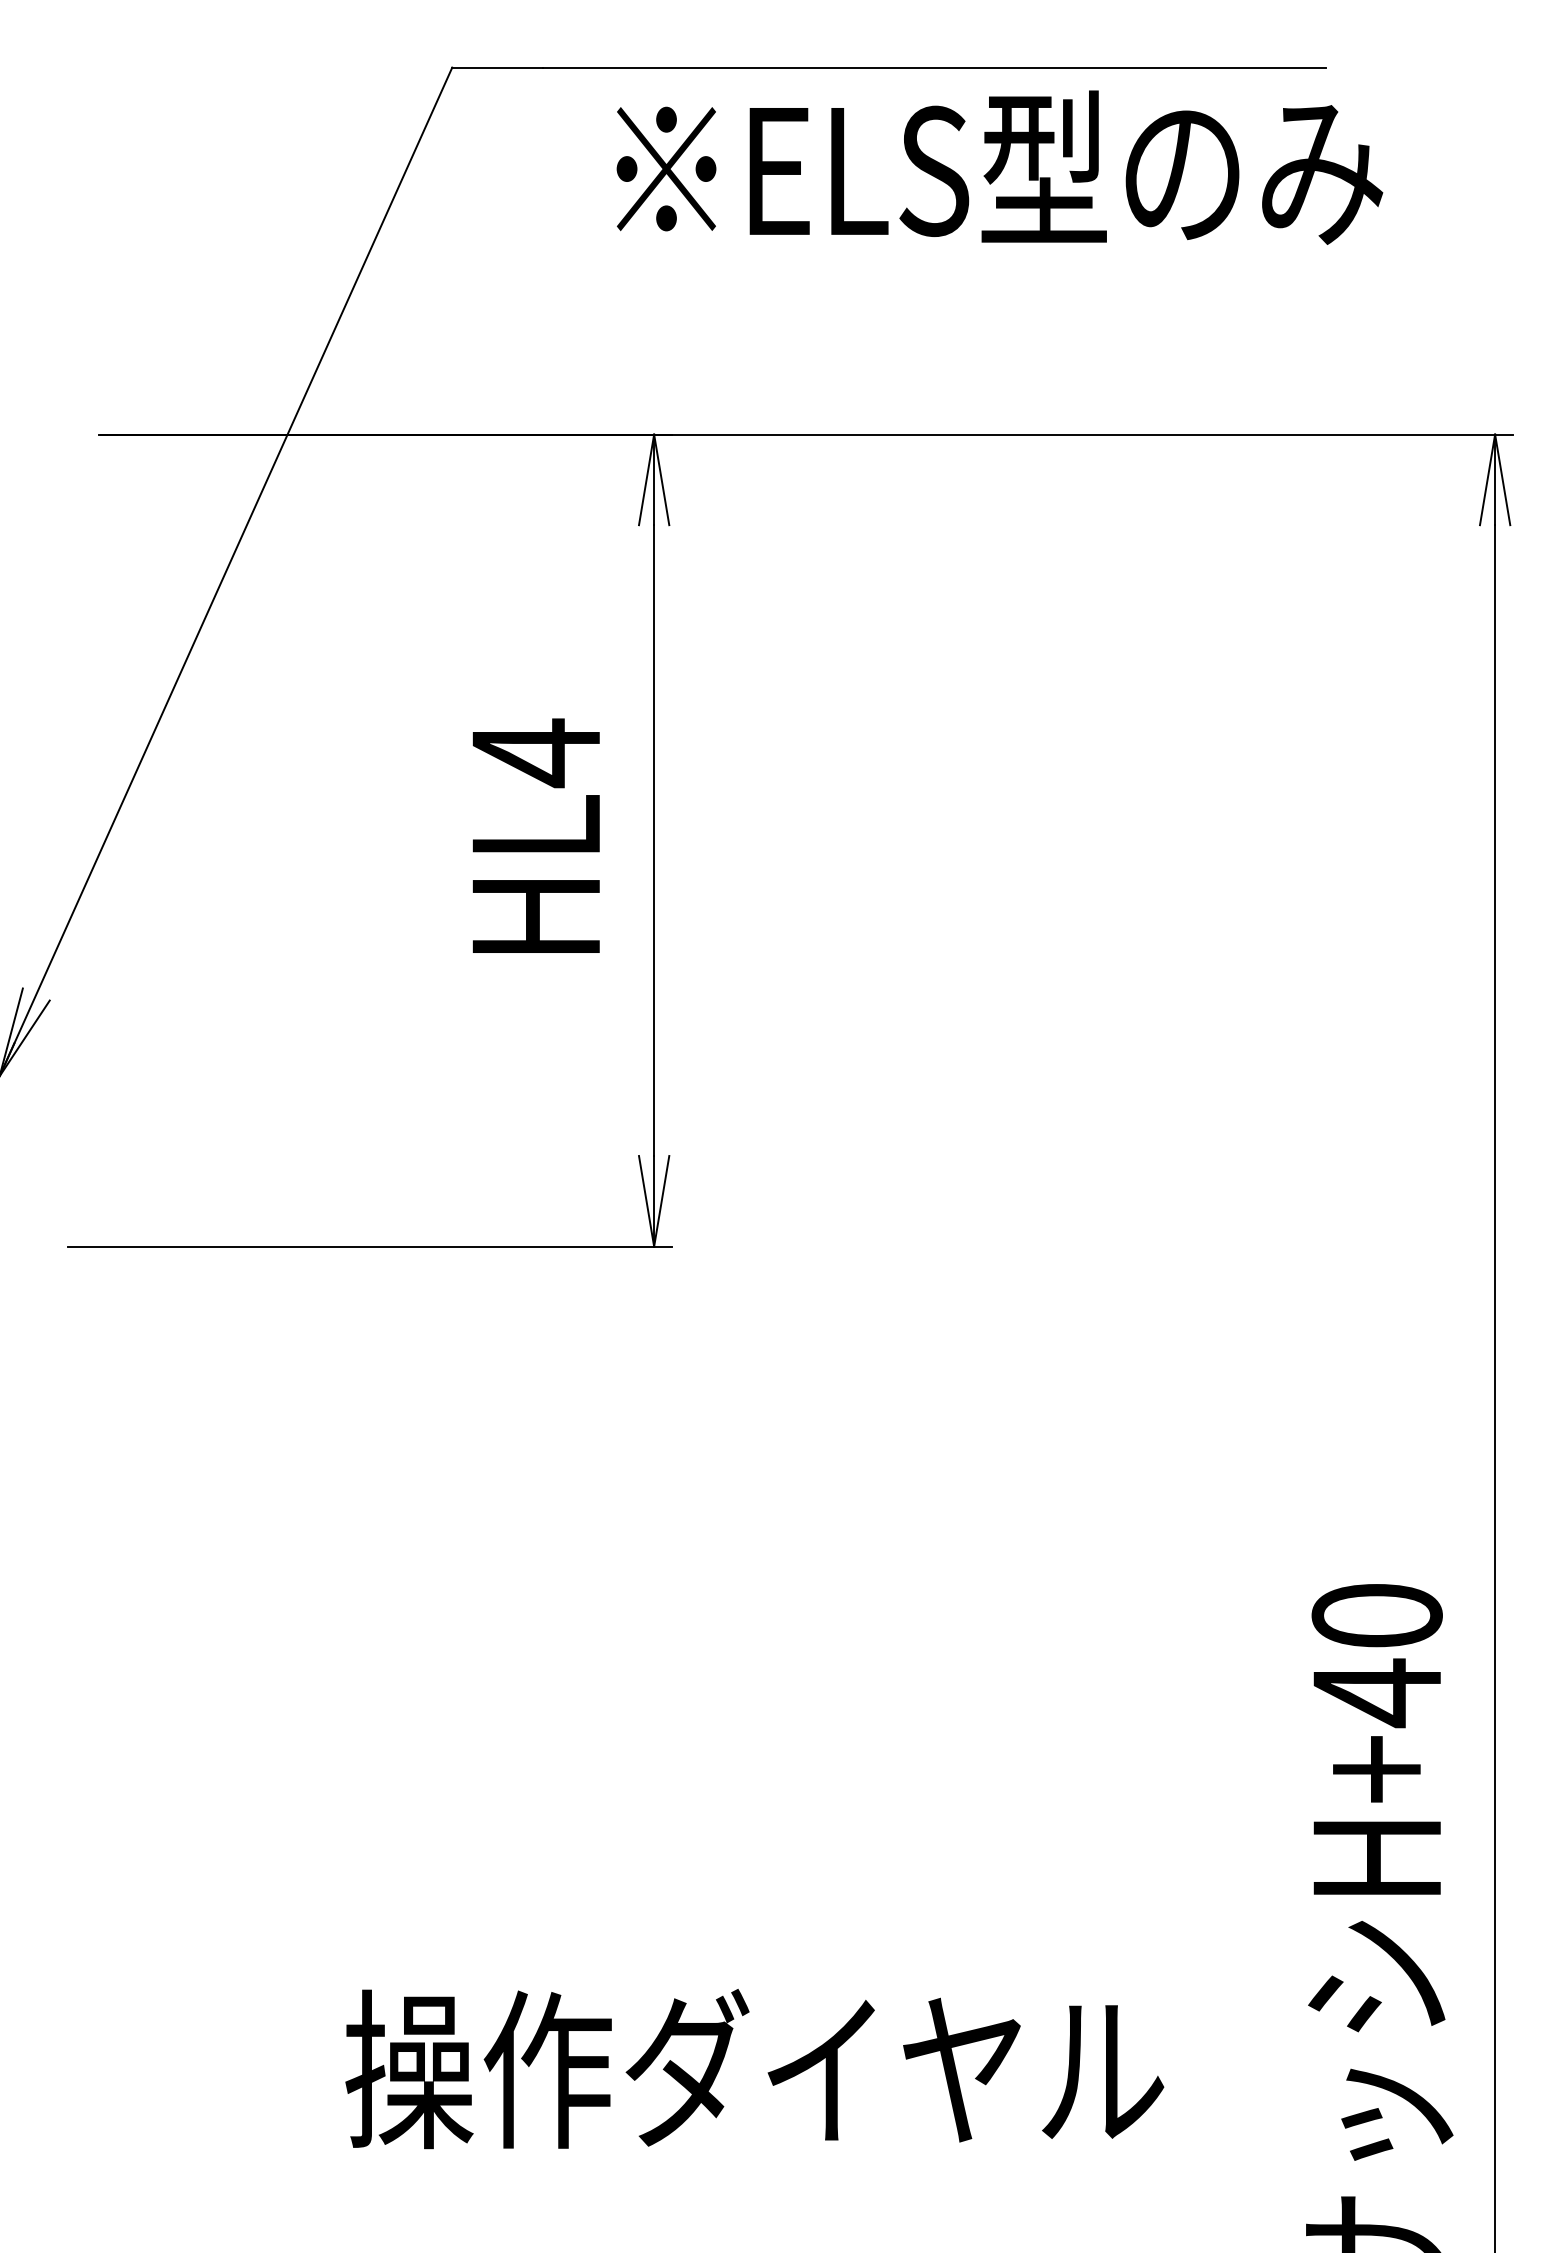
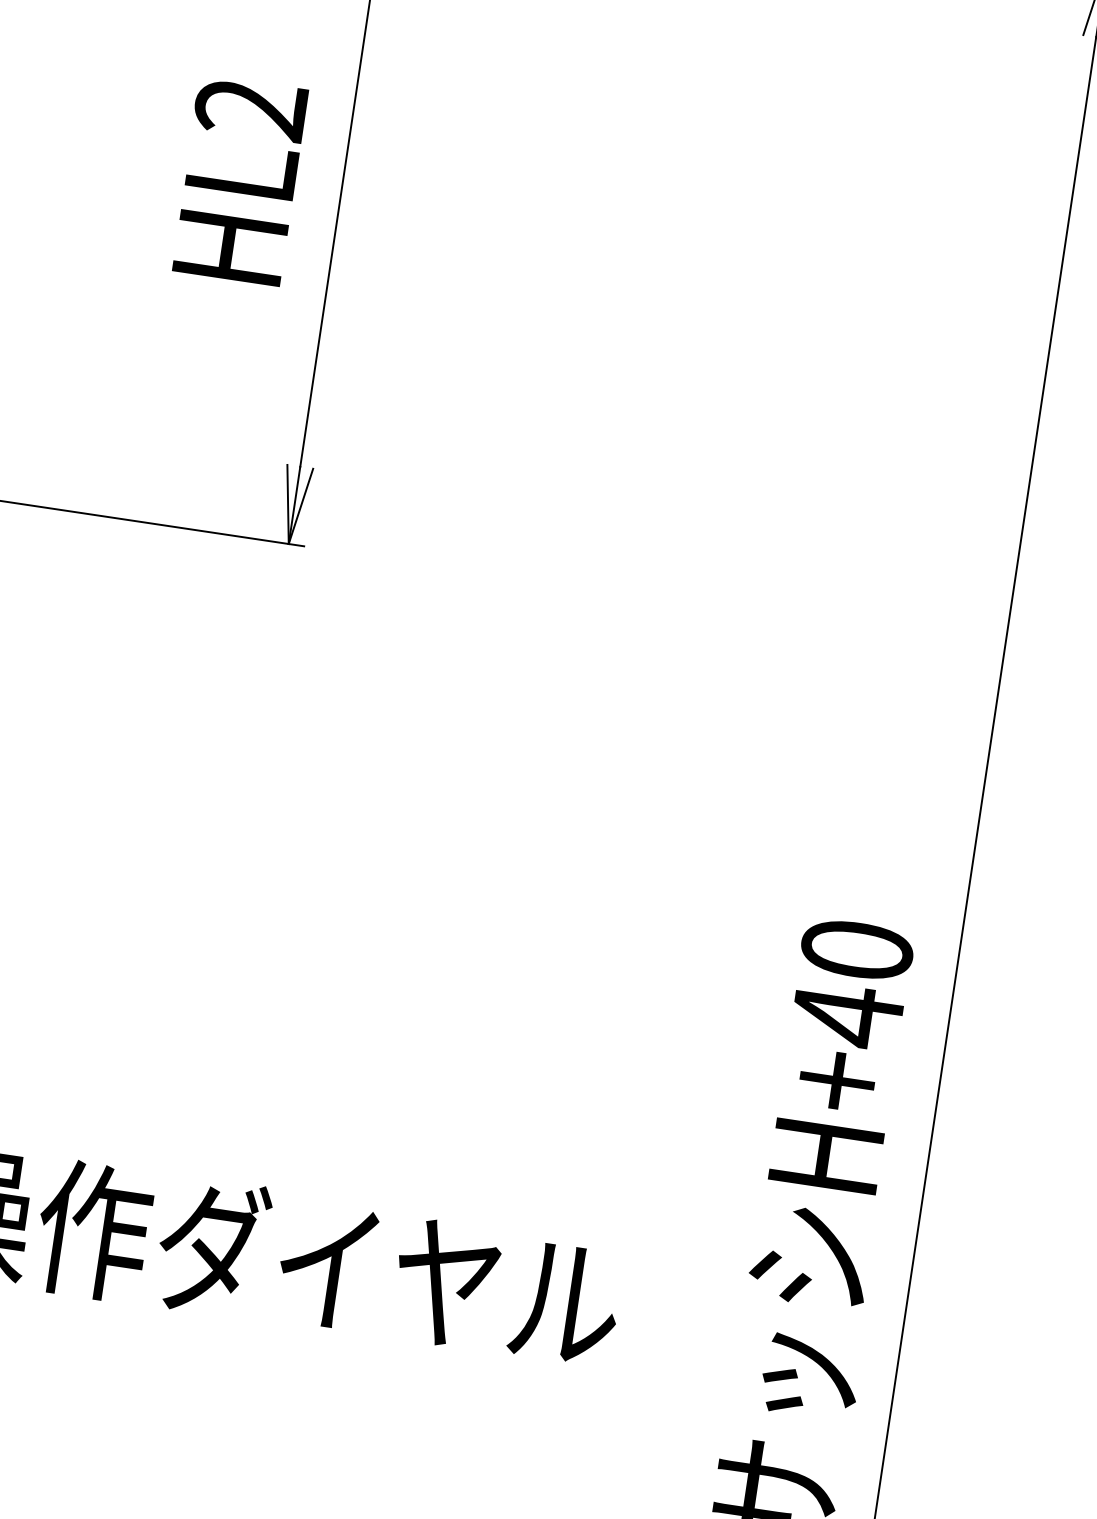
text: (534, 753) -> (249, 109), HL4 -> HL2

